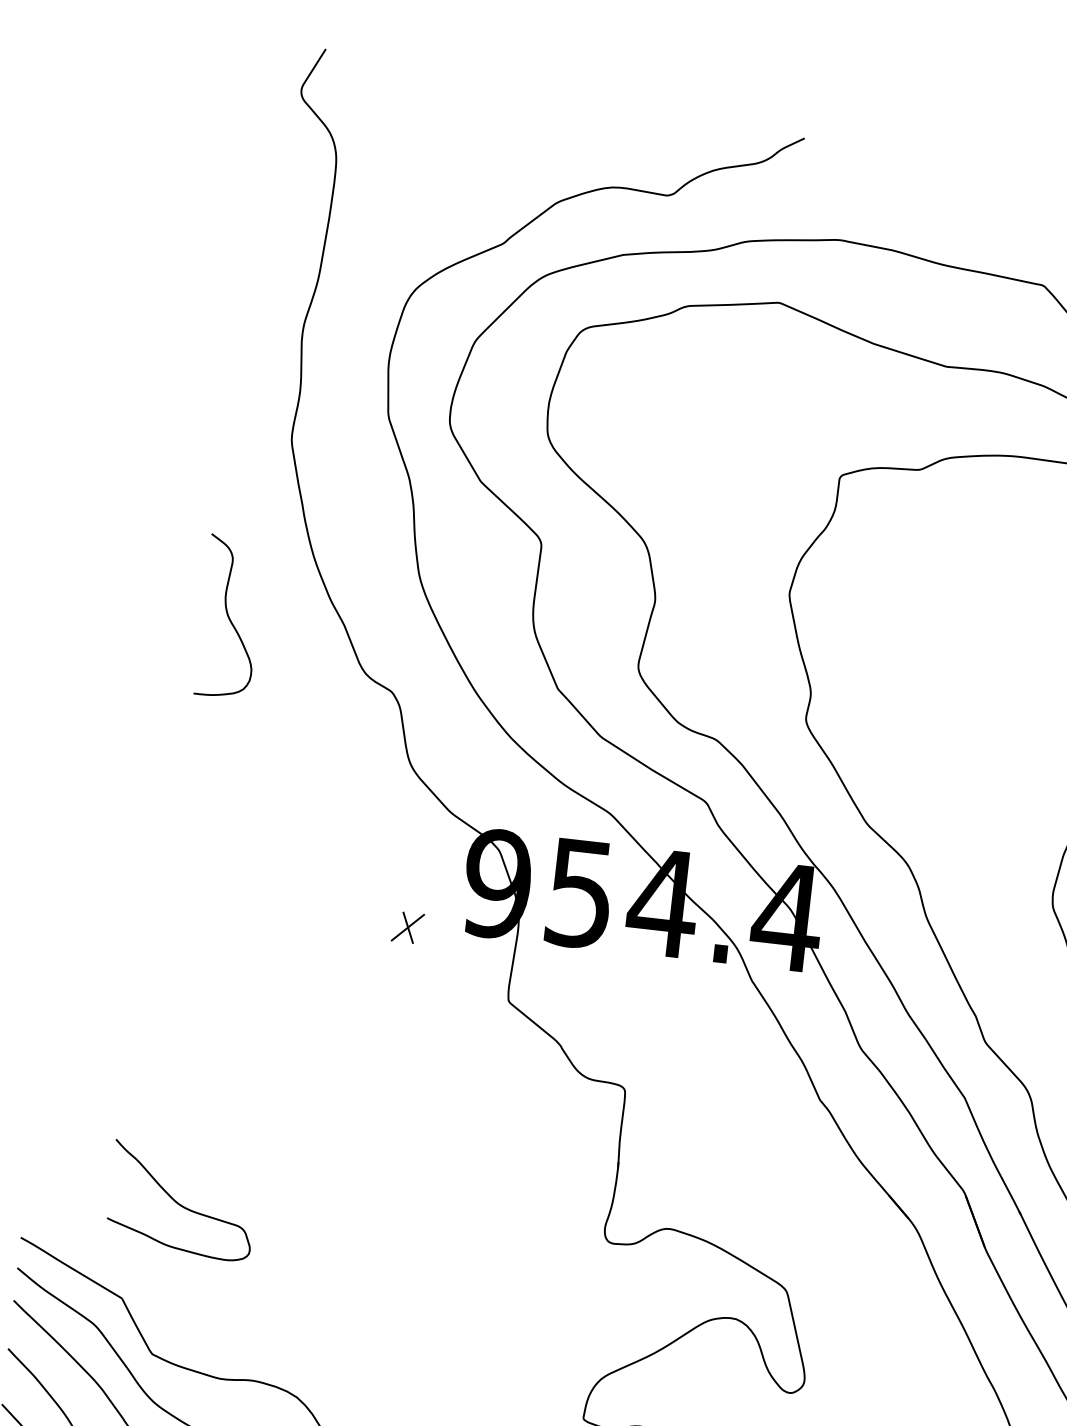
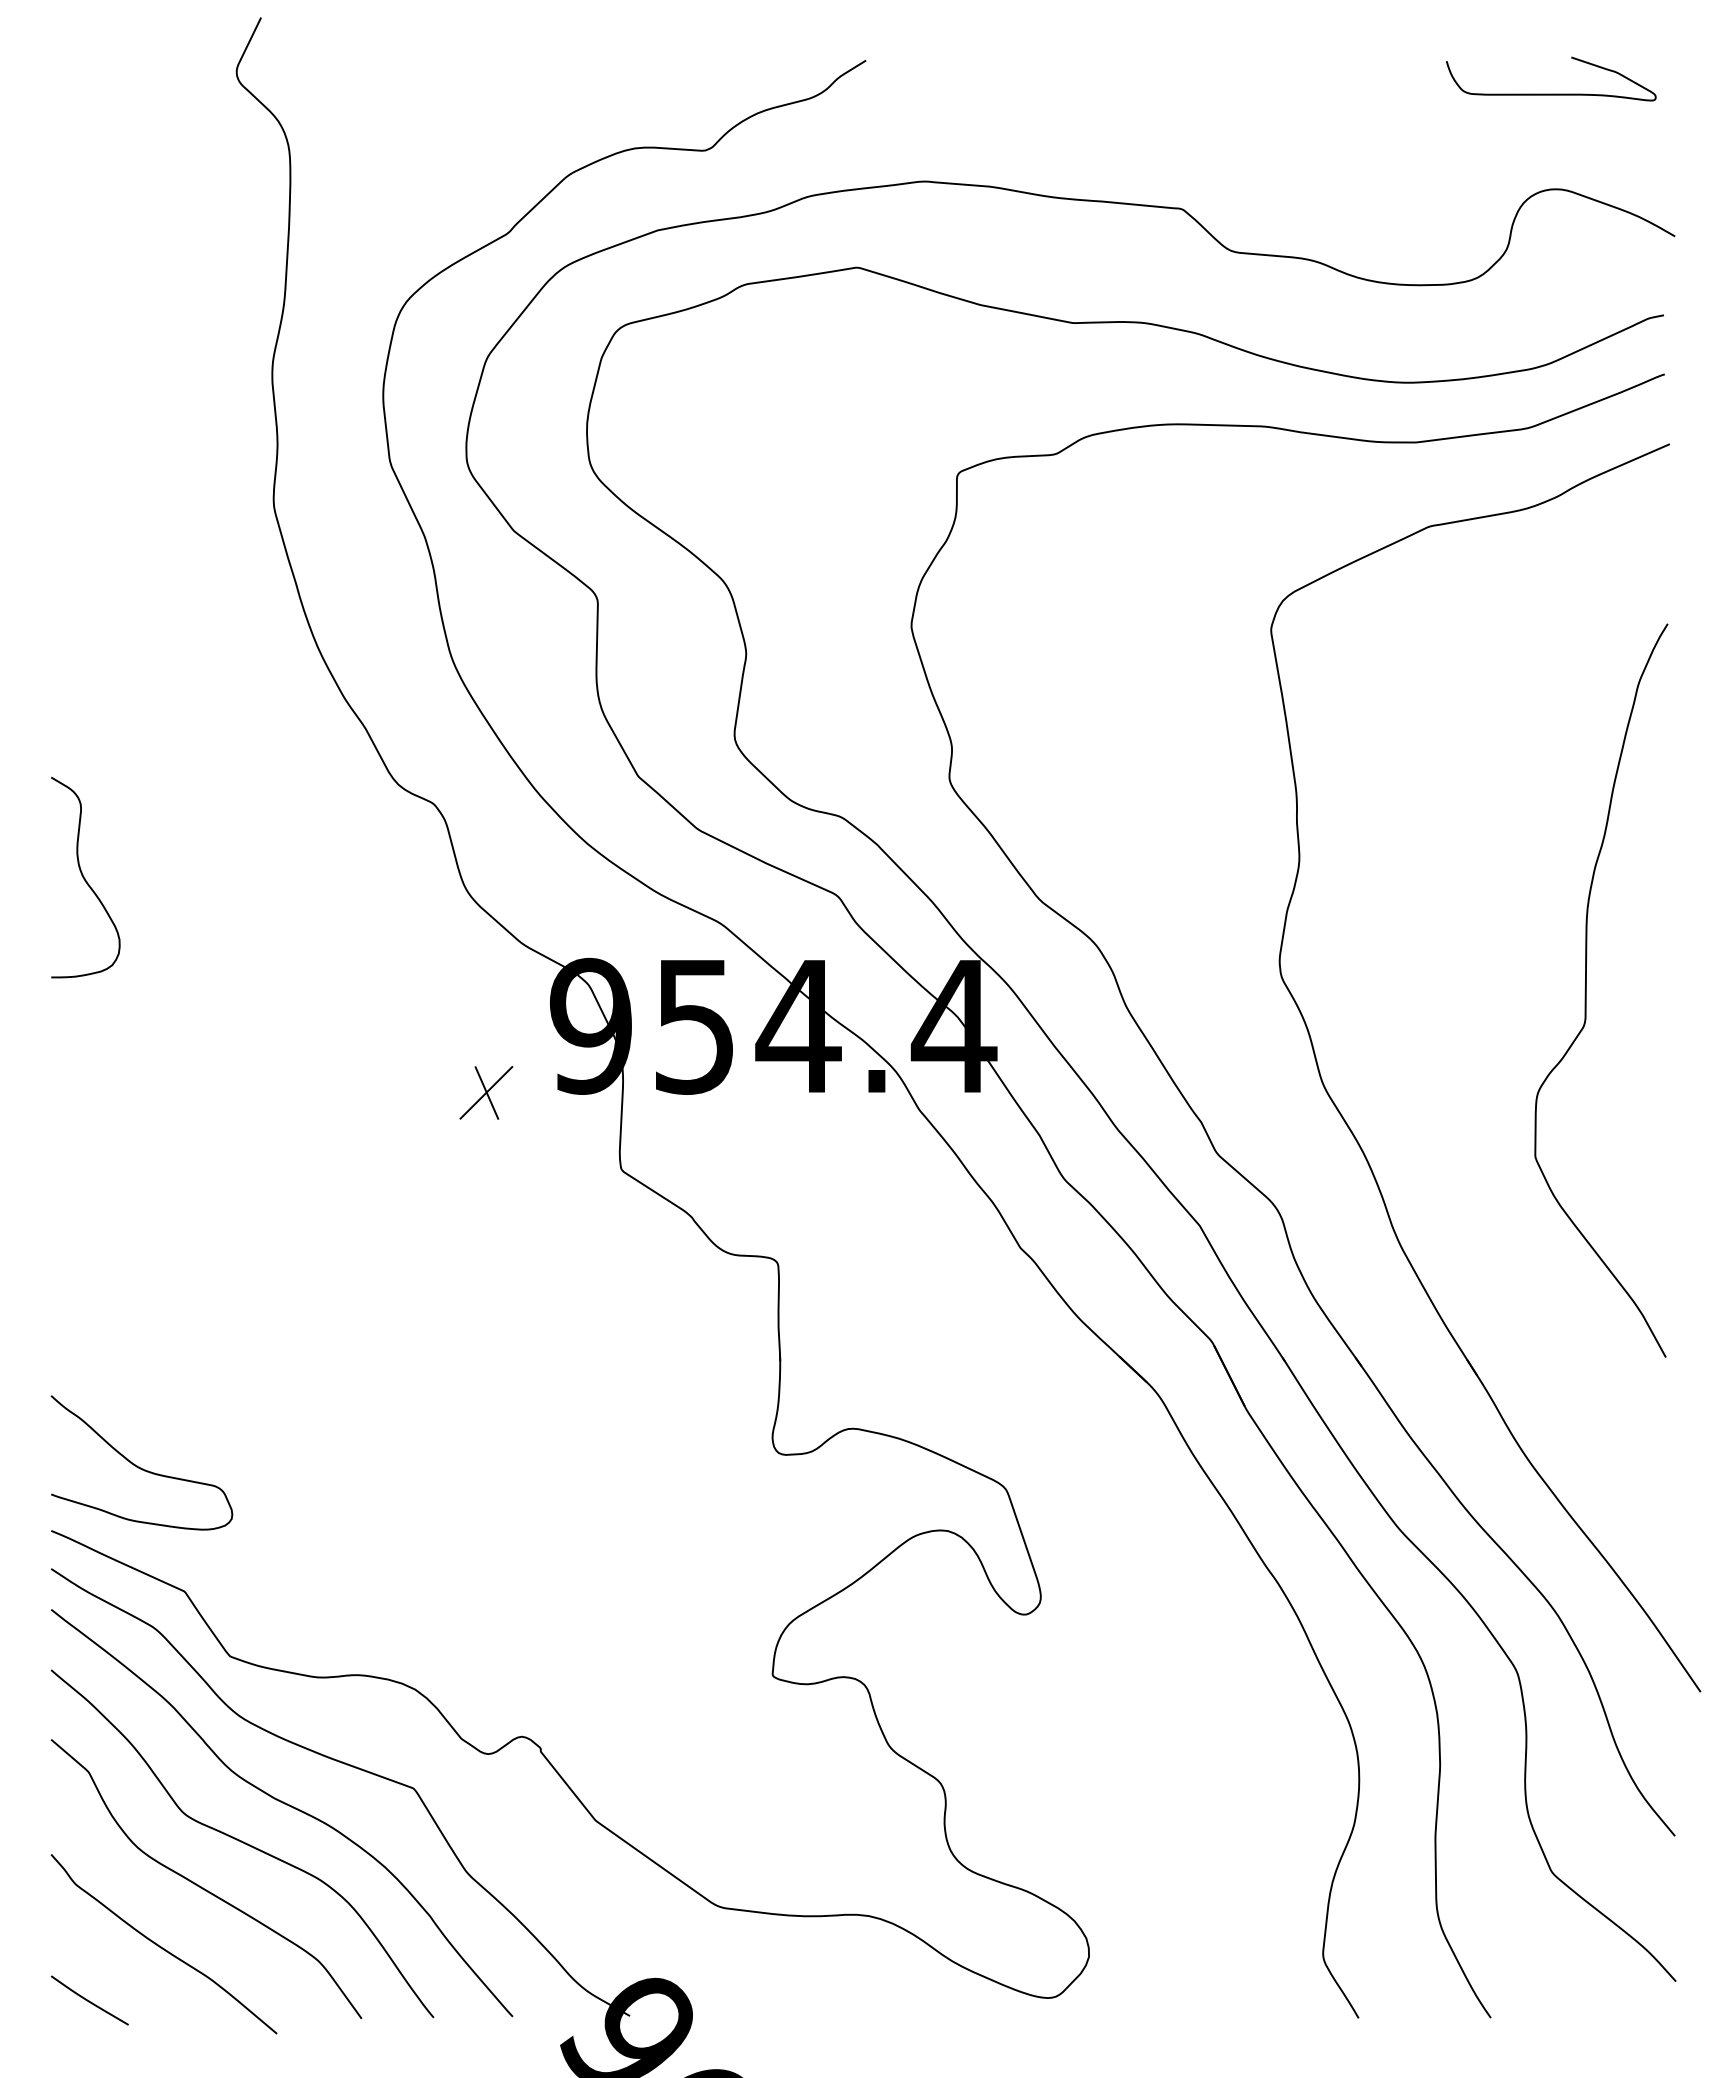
curve: (229, 616) -> (84, 877), moved
part: (408, 927) -> (486, 1092), size x1.43
curve: (180, 1203) -> (139, 1466), moved

